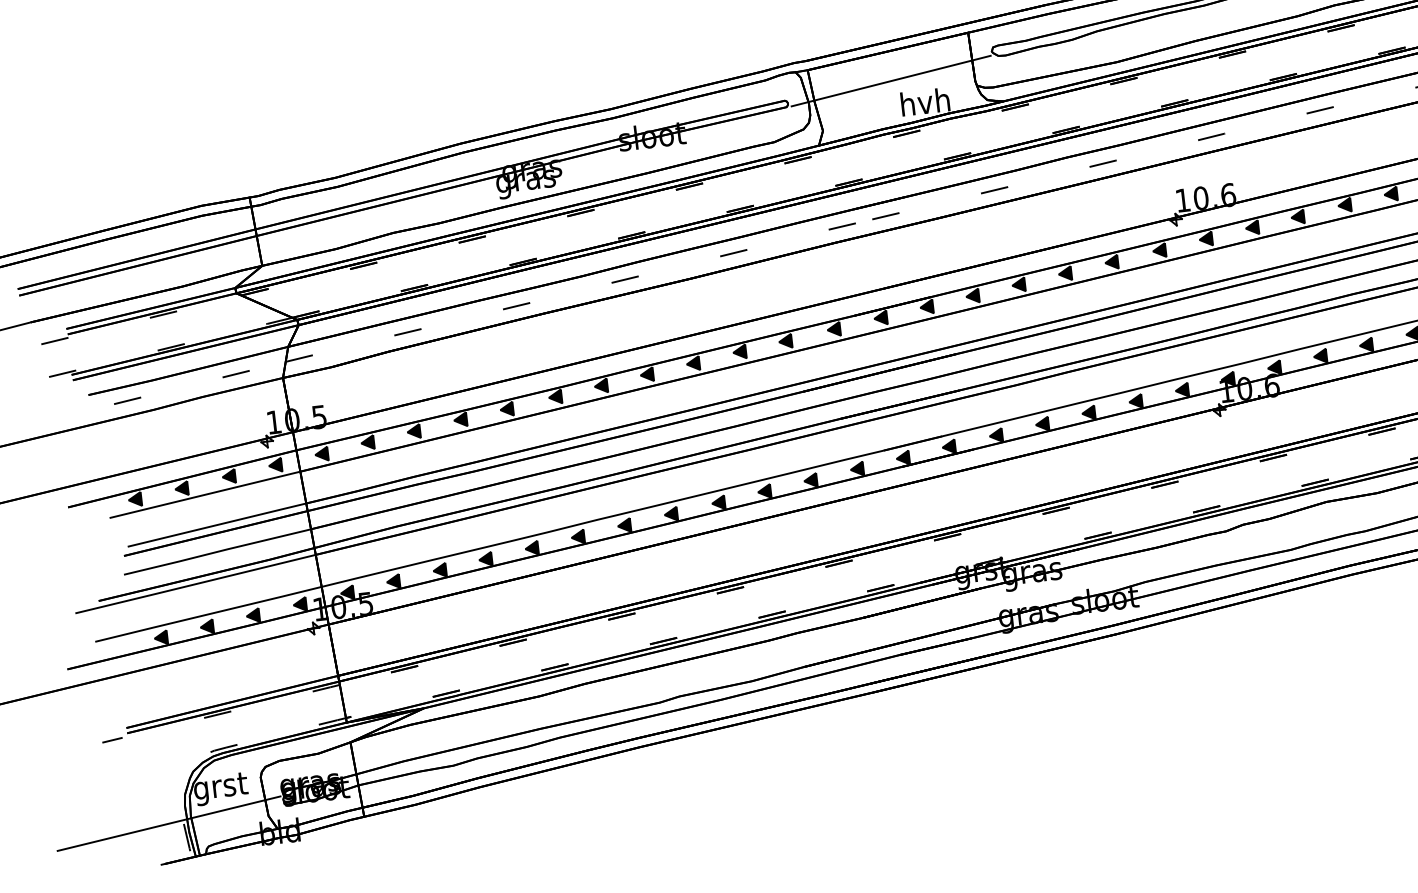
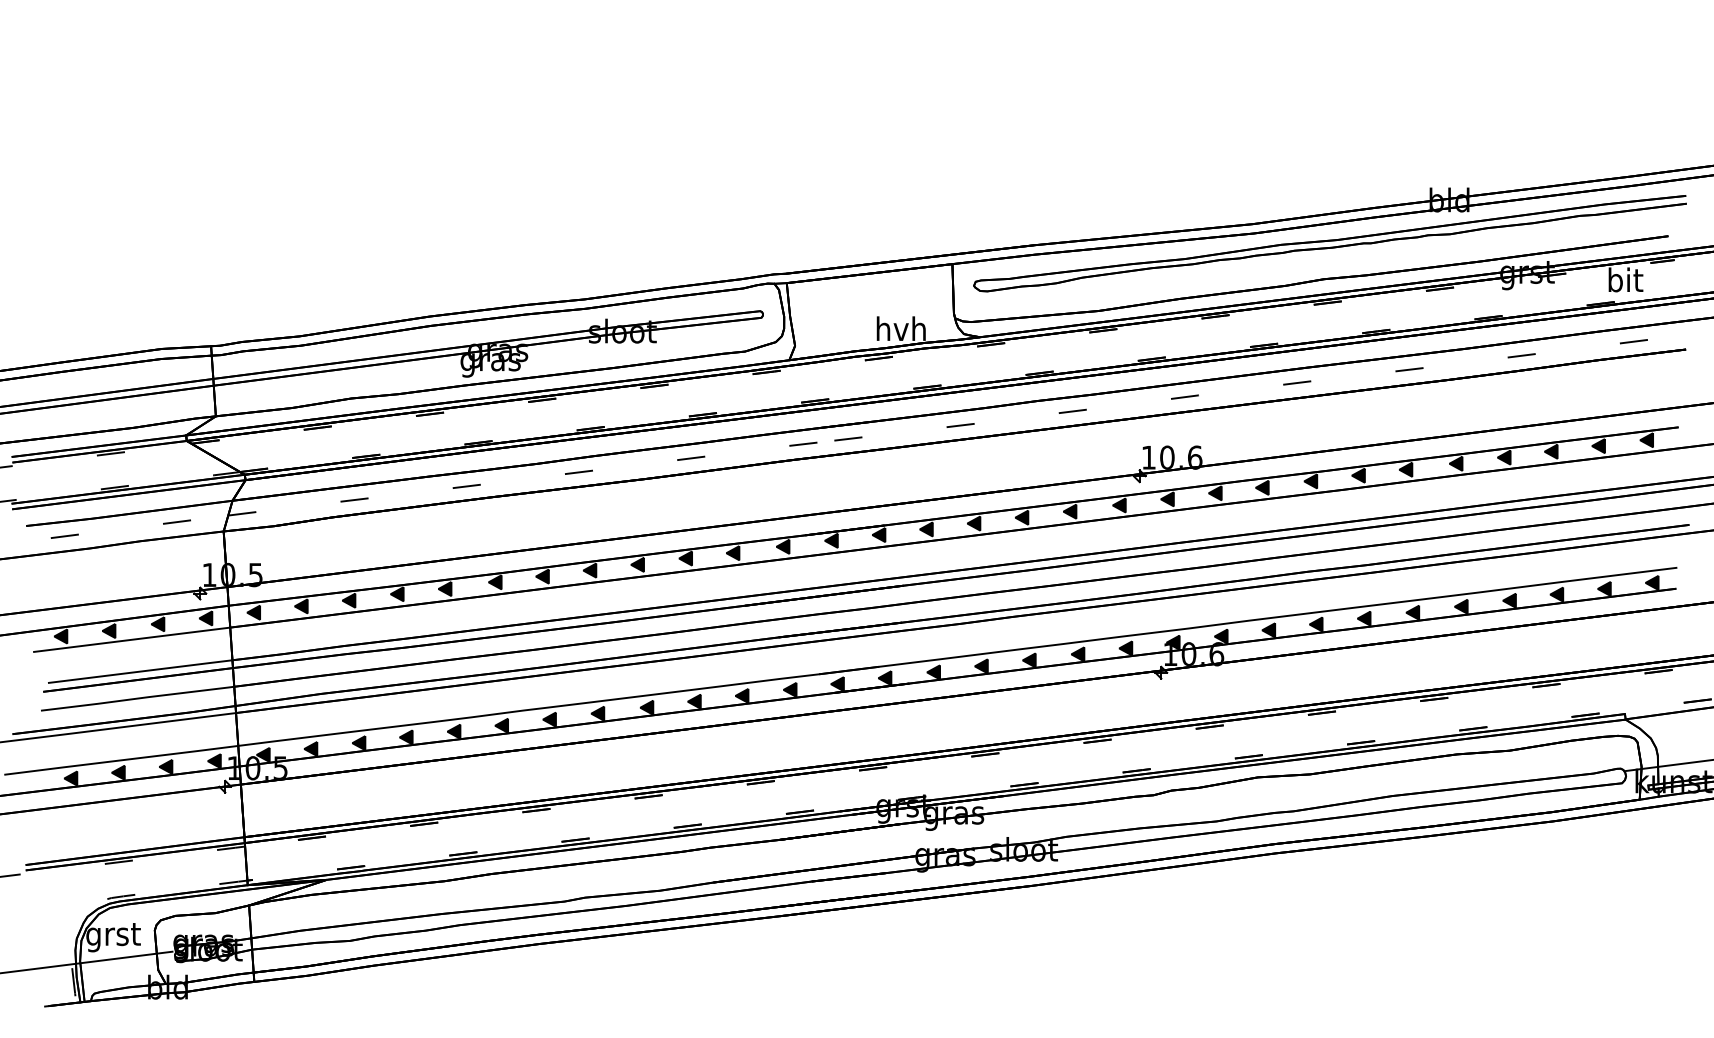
line: (891, 80) -> (869, 303), removed

